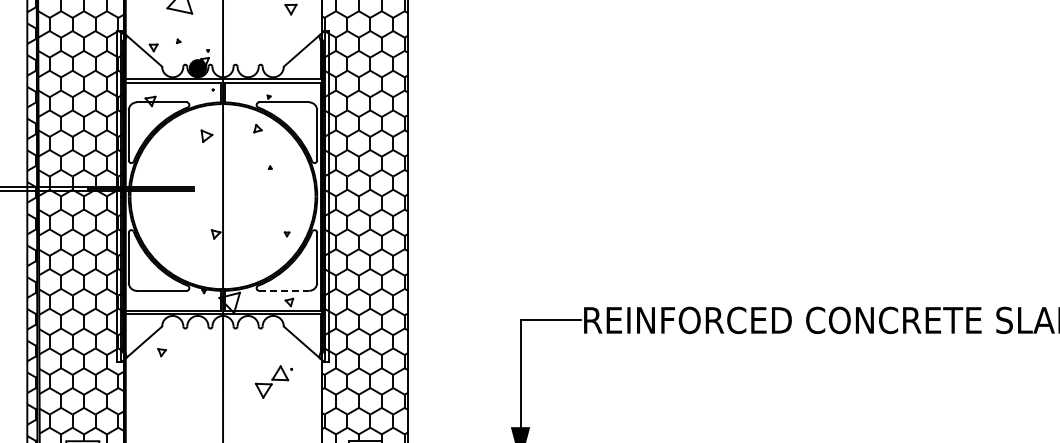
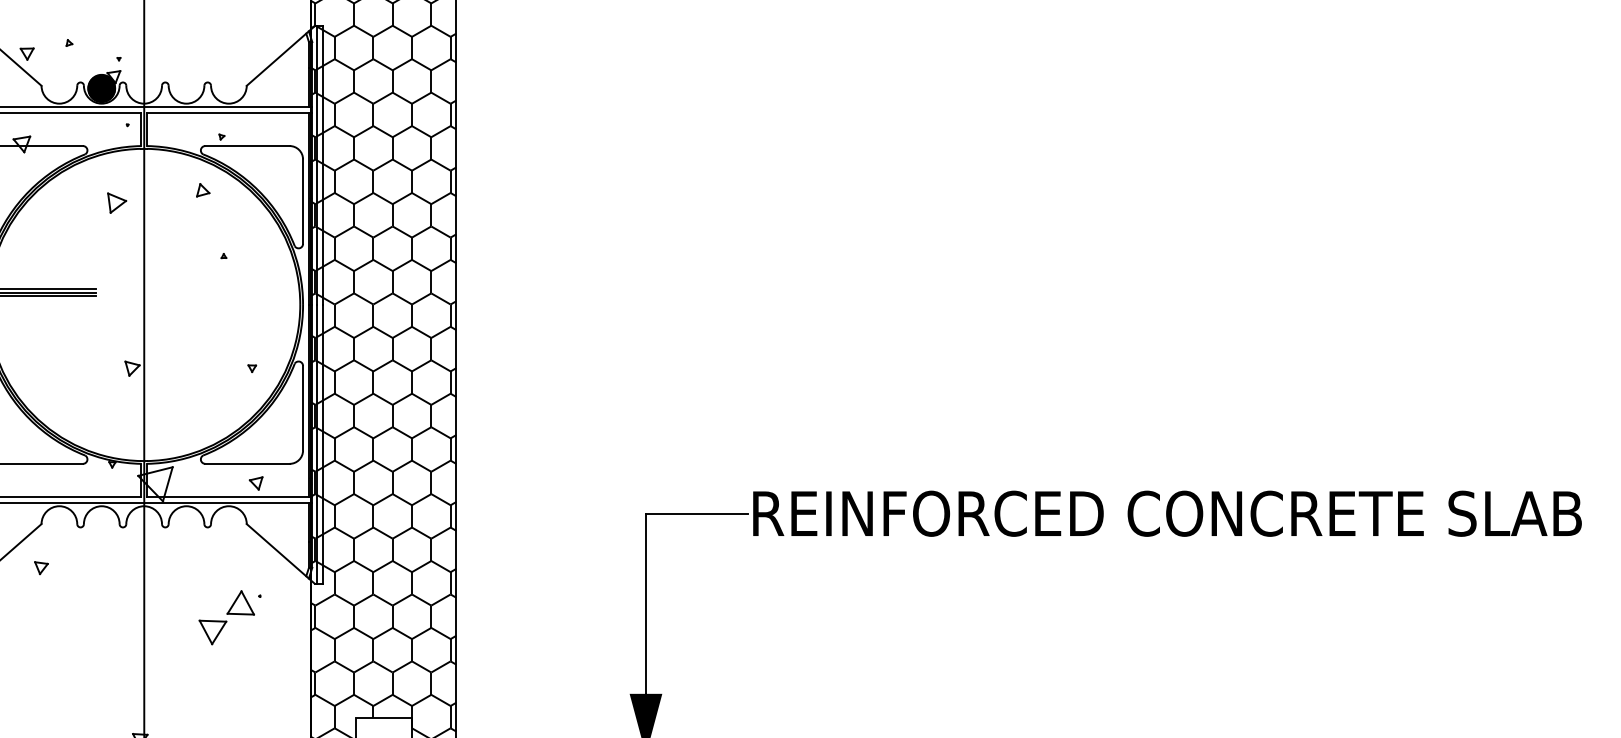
line: (284, 290) -> (247, 463), dashed -> solid

